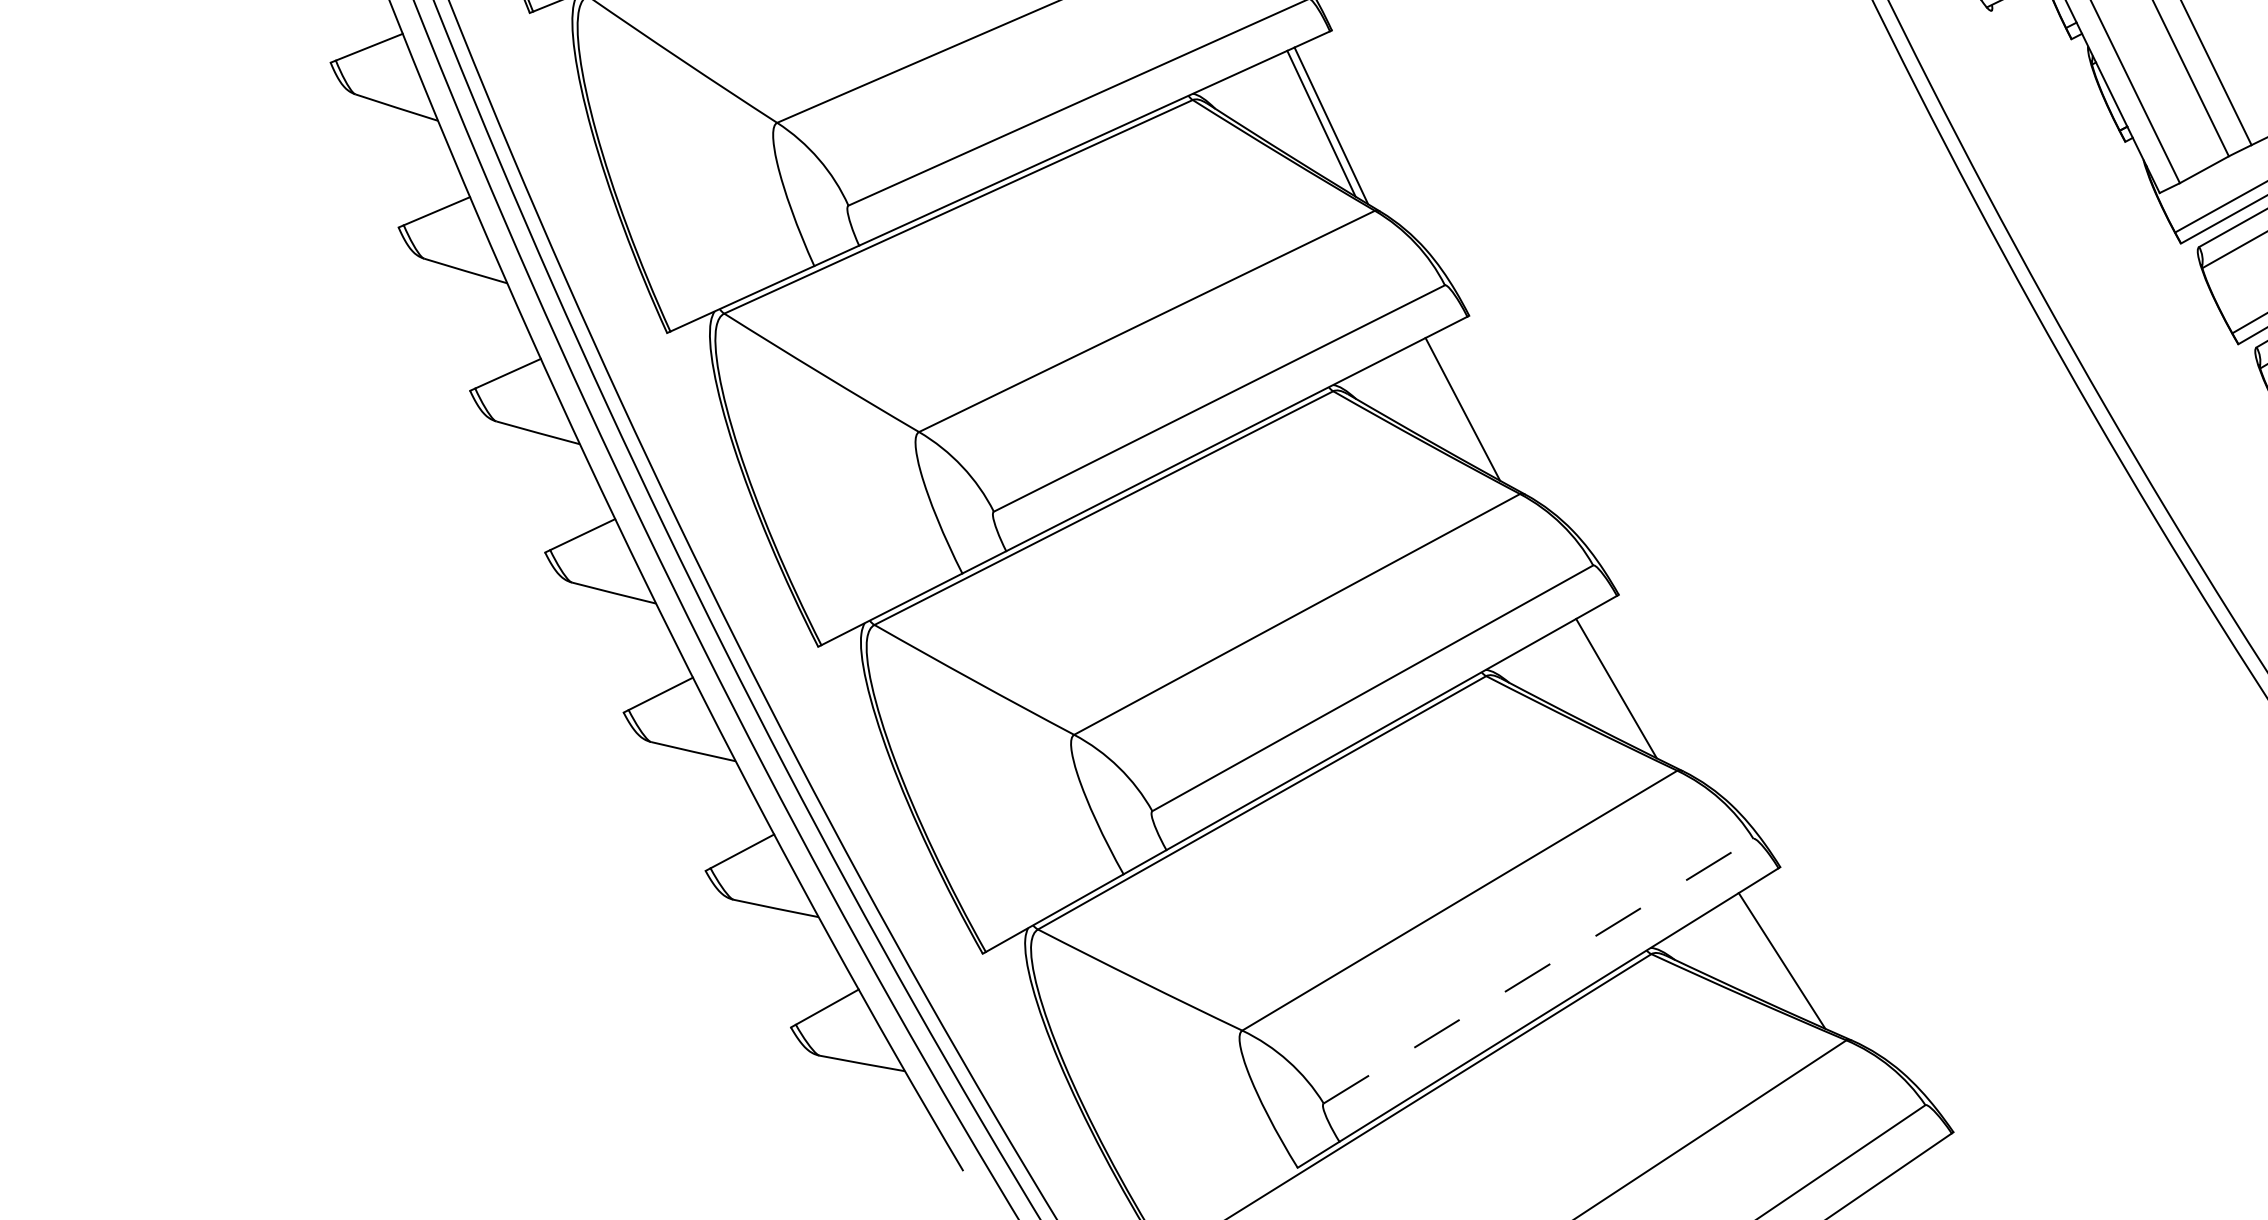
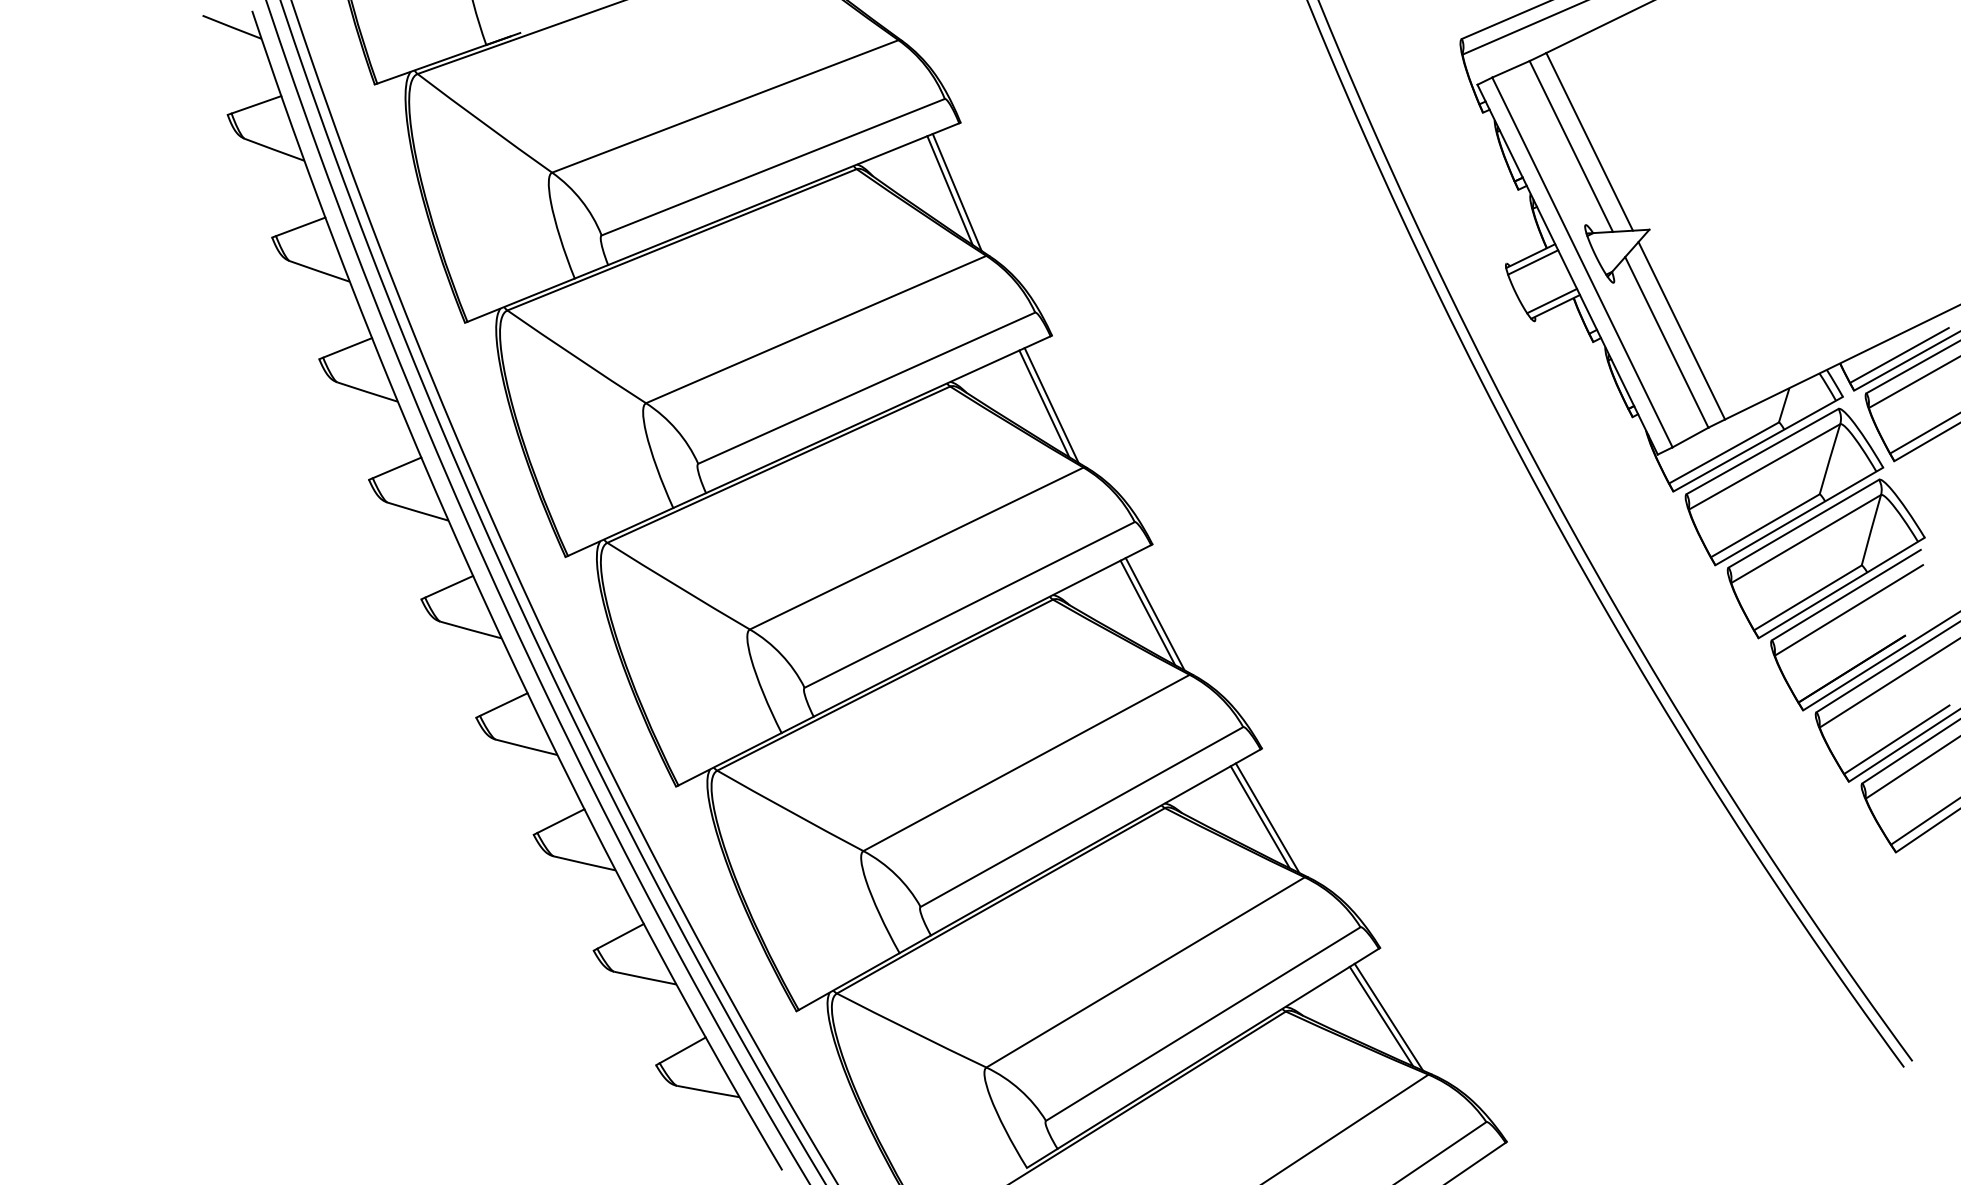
line: (1471, 411) -> (1154, 614), added
line: (1626, 690) -> (1267, 818), added
line: (1791, 960) -> (1388, 1016), added
line: (1538, 971) -> (1203, 1024), dashed -> solid

